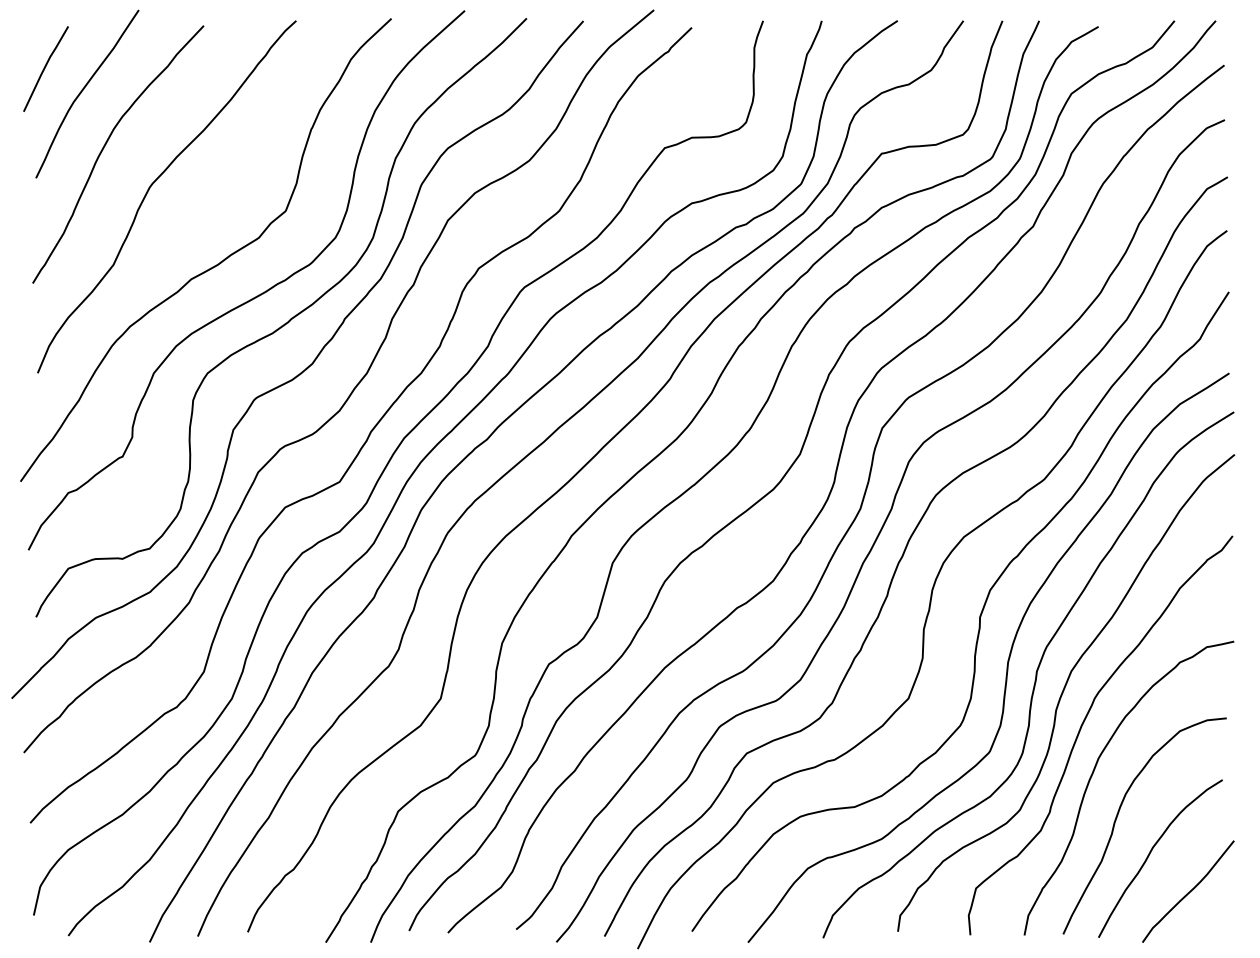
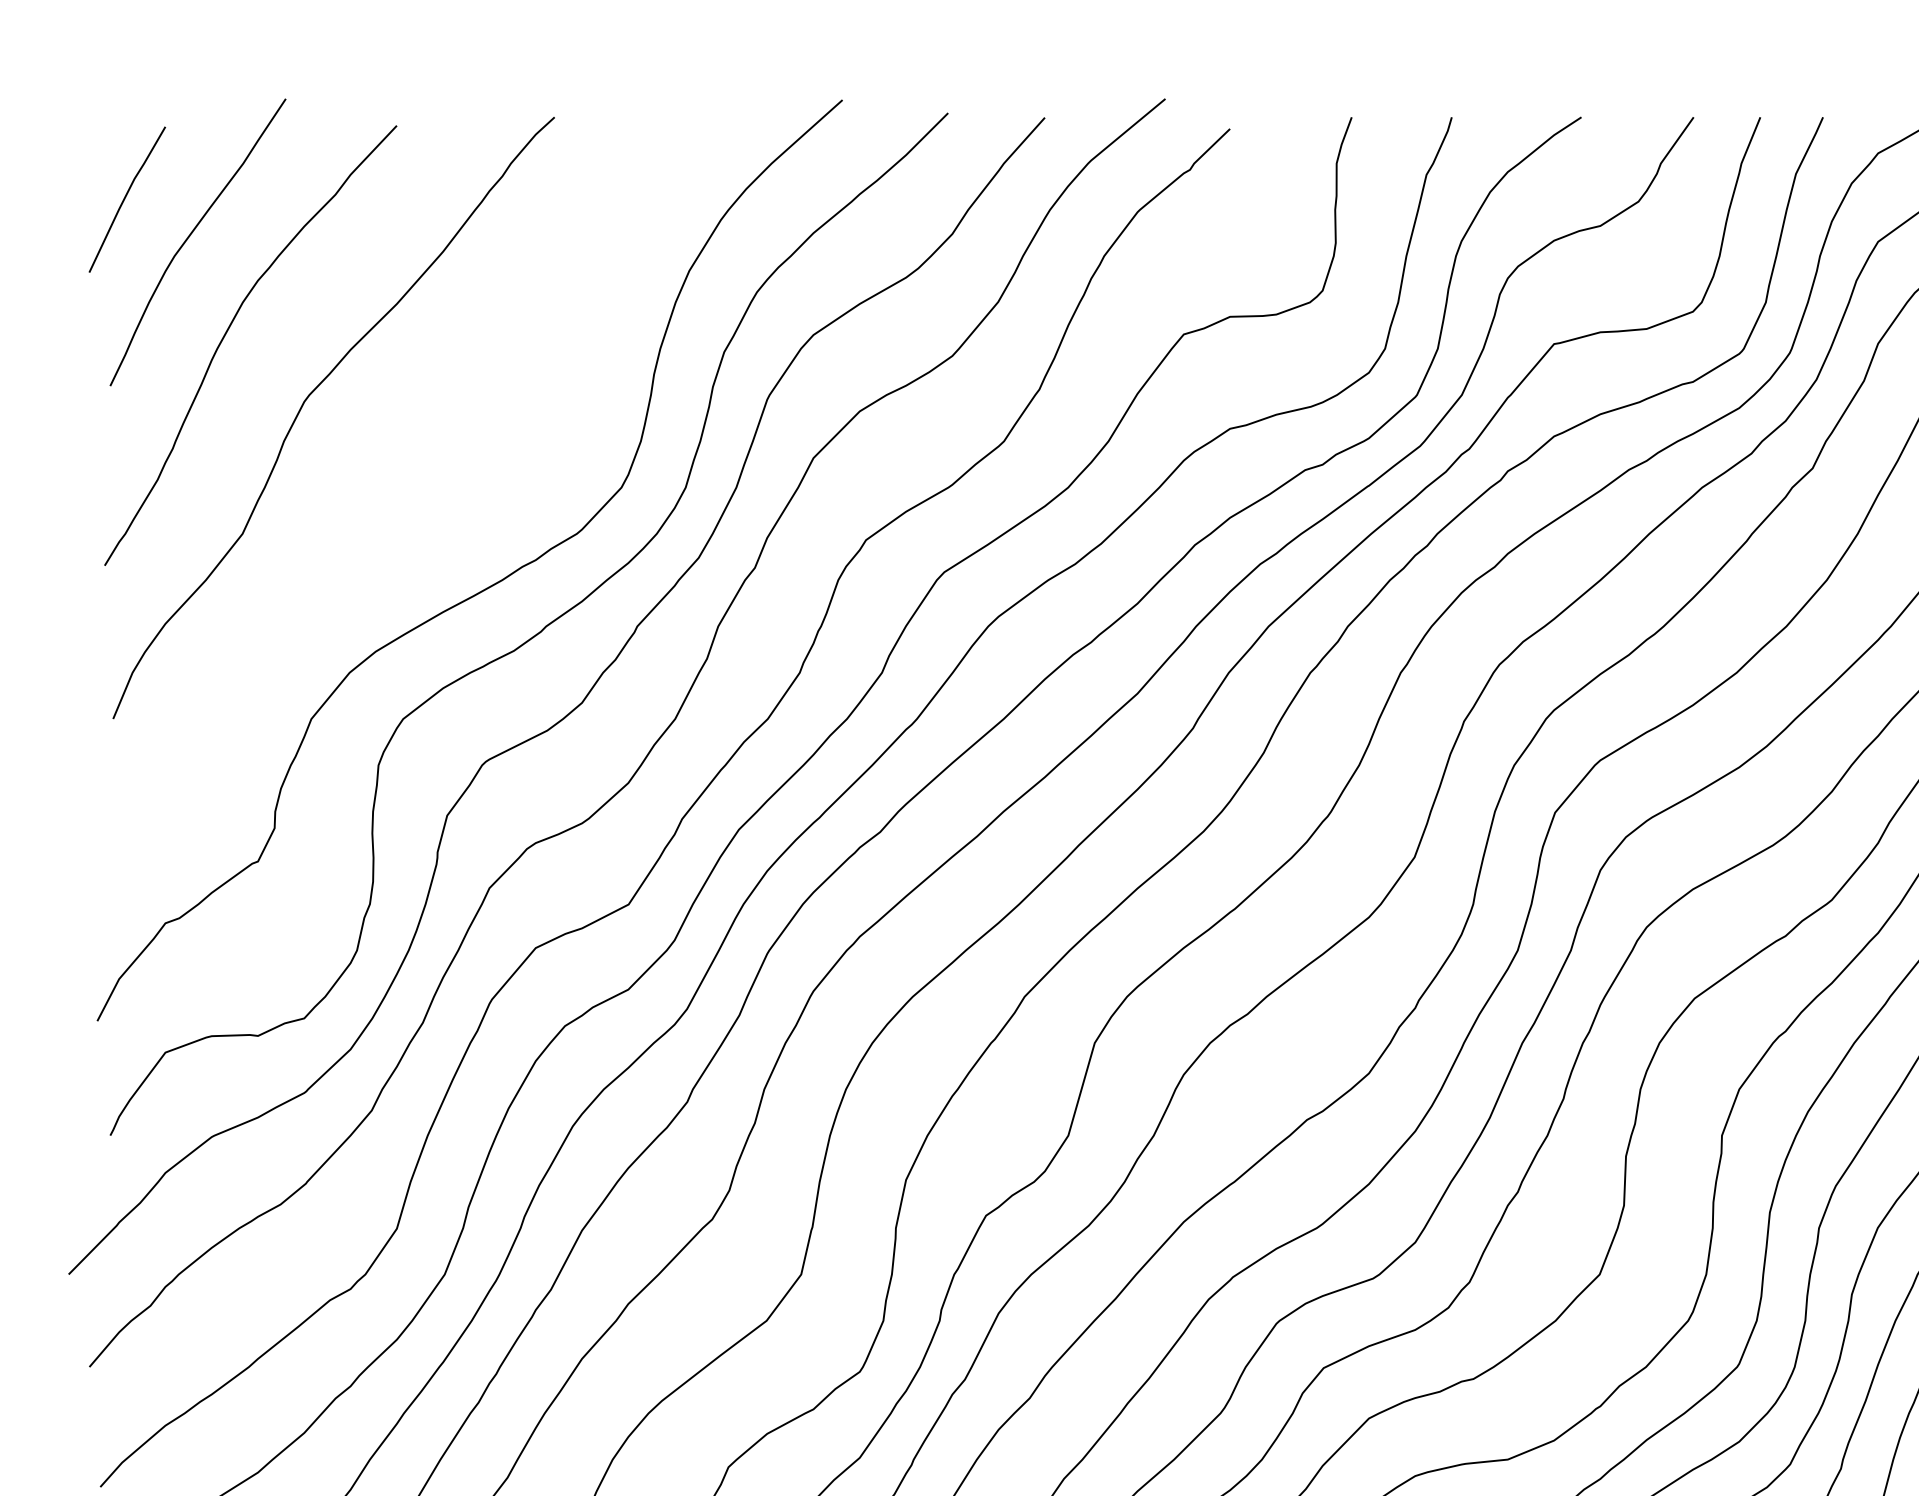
curve: (214, 265) -> (414, 534), removed

